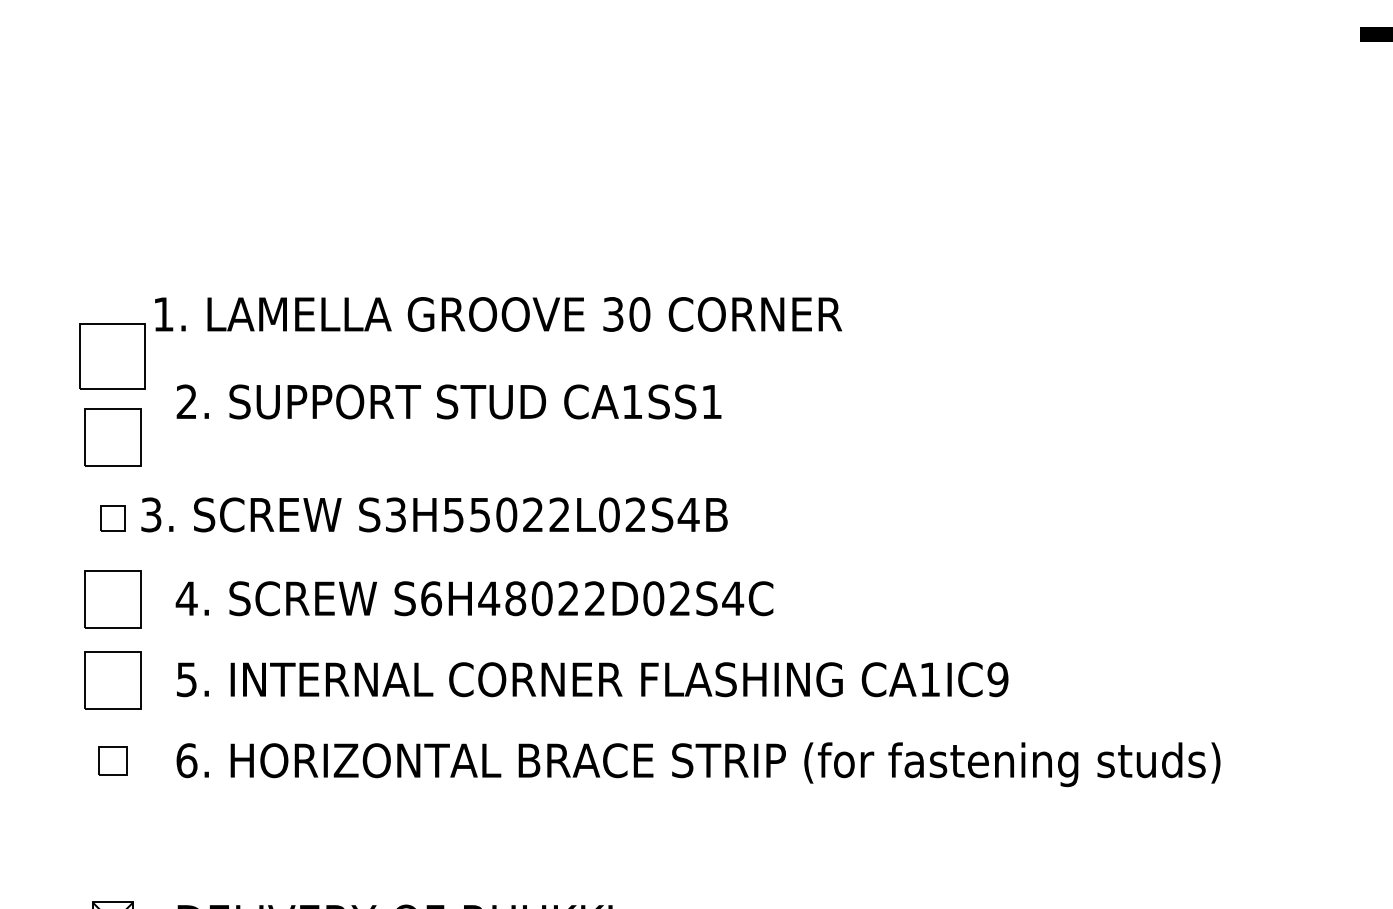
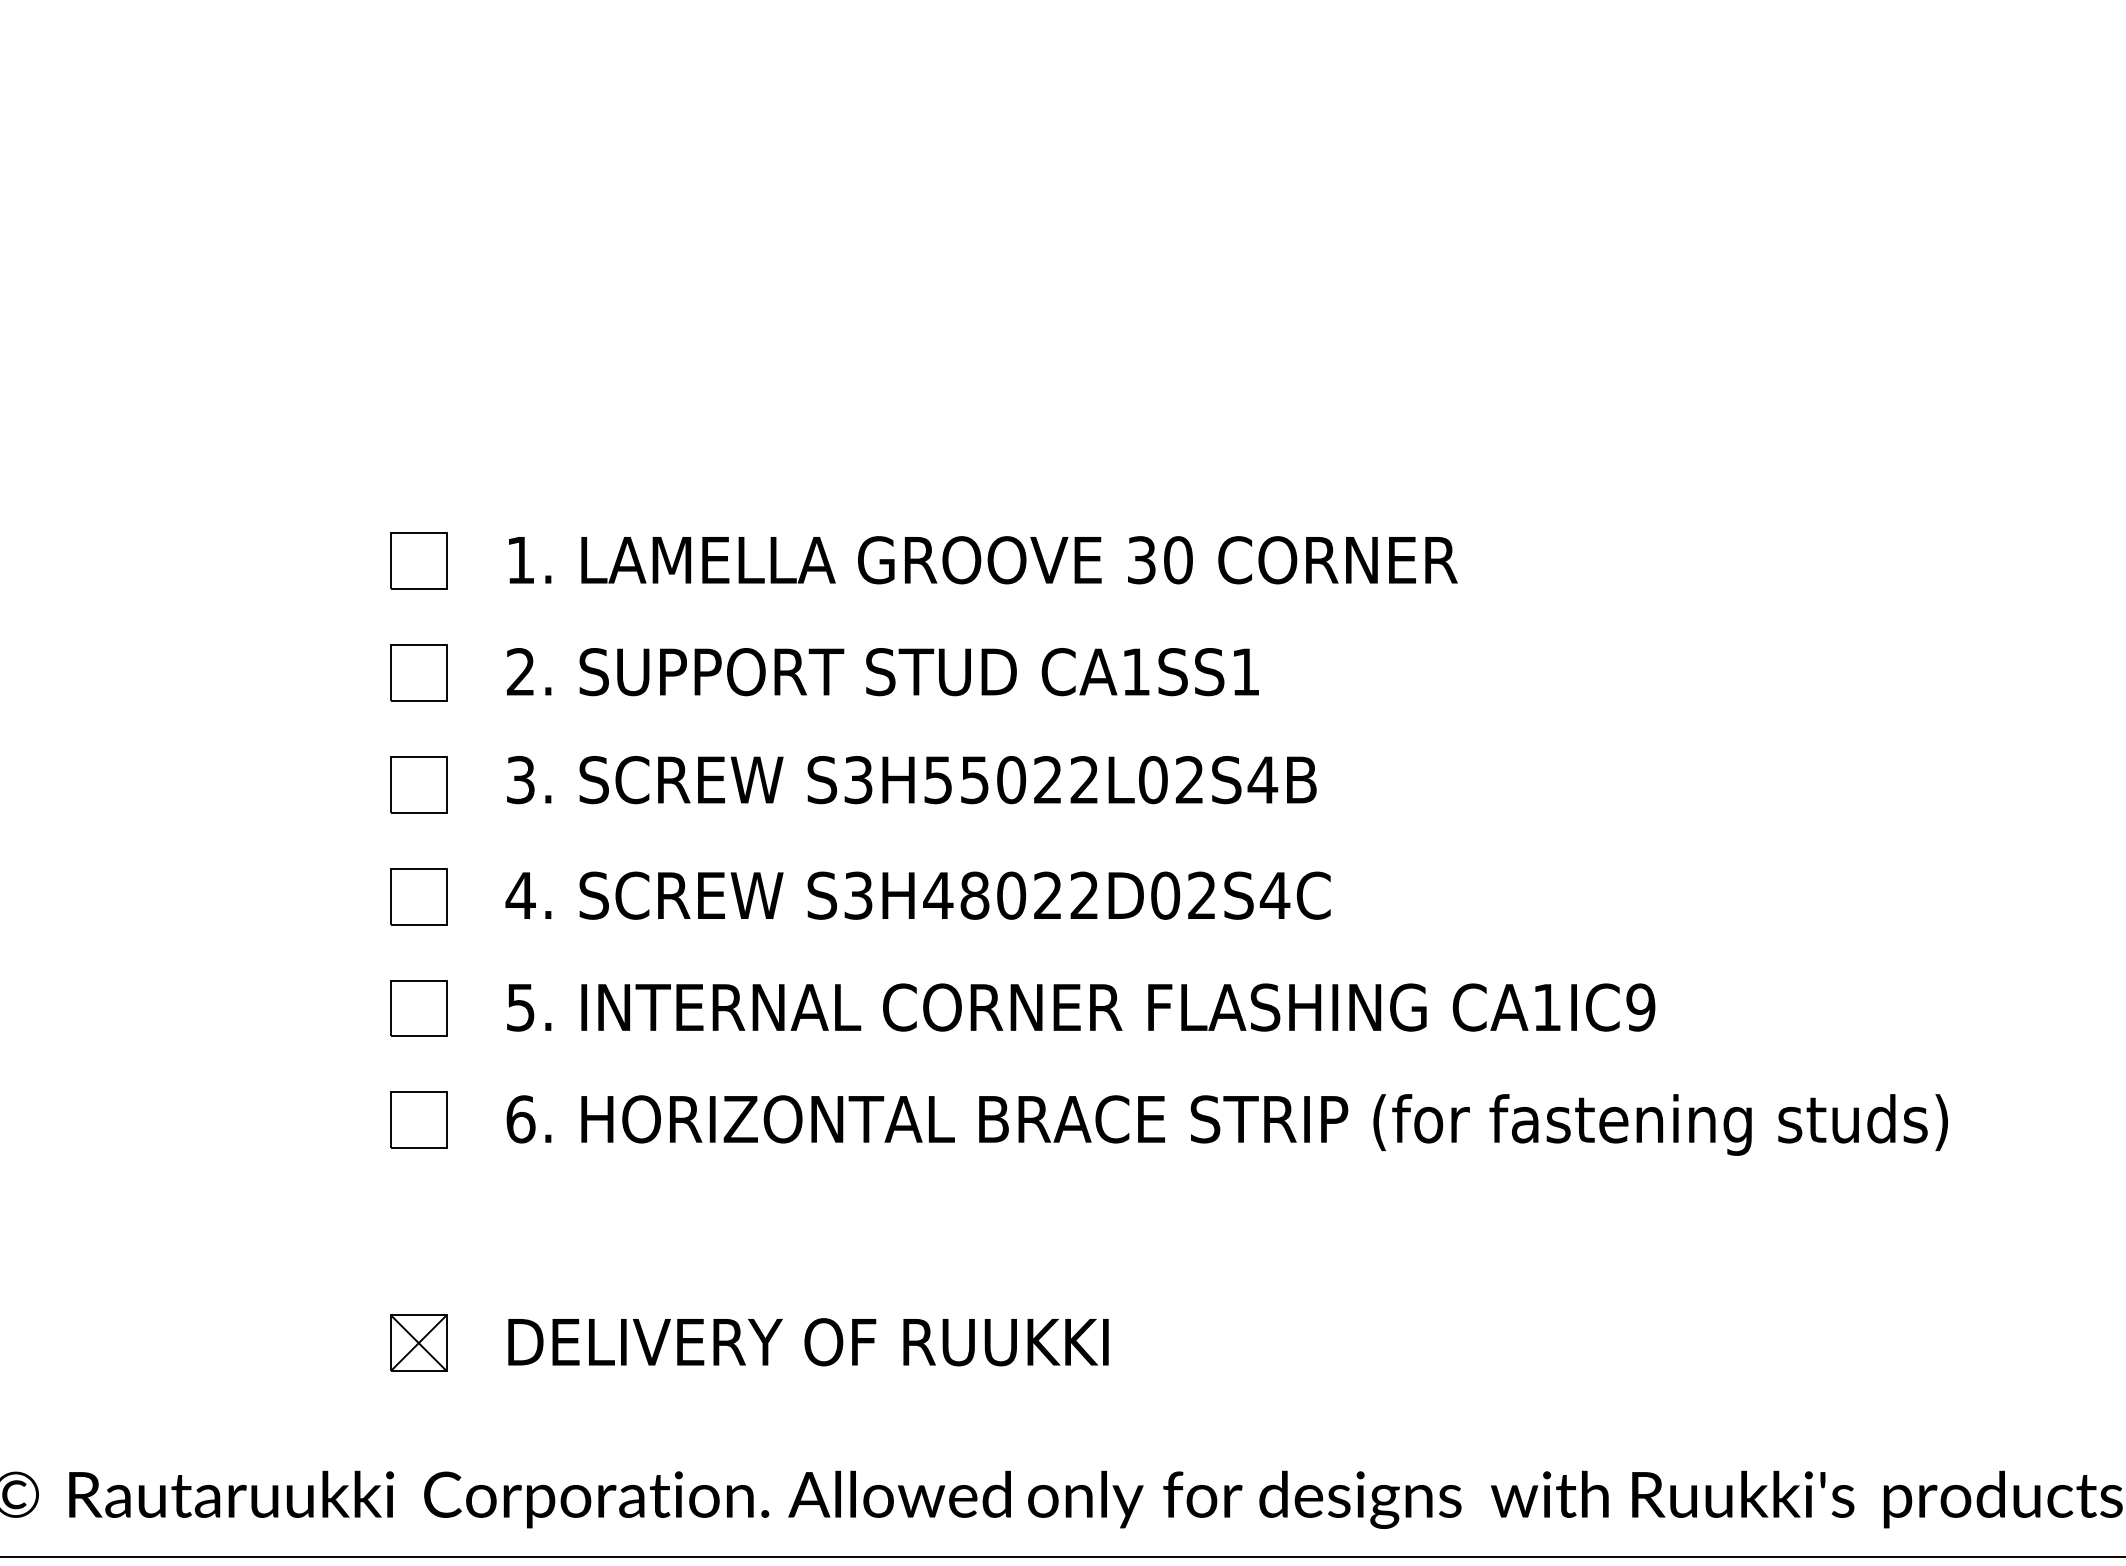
text: (498, 314) -> (983, 560), moved
part: (112, 355) -> (418, 560), size x0.62
text: (448, 402) -> (882, 672), moved
part: (112, 437) -> (418, 672), size x0.71
text: (434, 515) -> (911, 780), moved
part: (112, 518) -> (418, 784), size x1.67
text: (431, 598) -> (858, 895), S6H48022D02S4C -> S3H48022D02S4C
part: (112, 599) -> (418, 896), size x0.71
part: (112, 680) -> (418, 1008), size x0.71
part: (112, 760) -> (418, 1119), size x1.43

